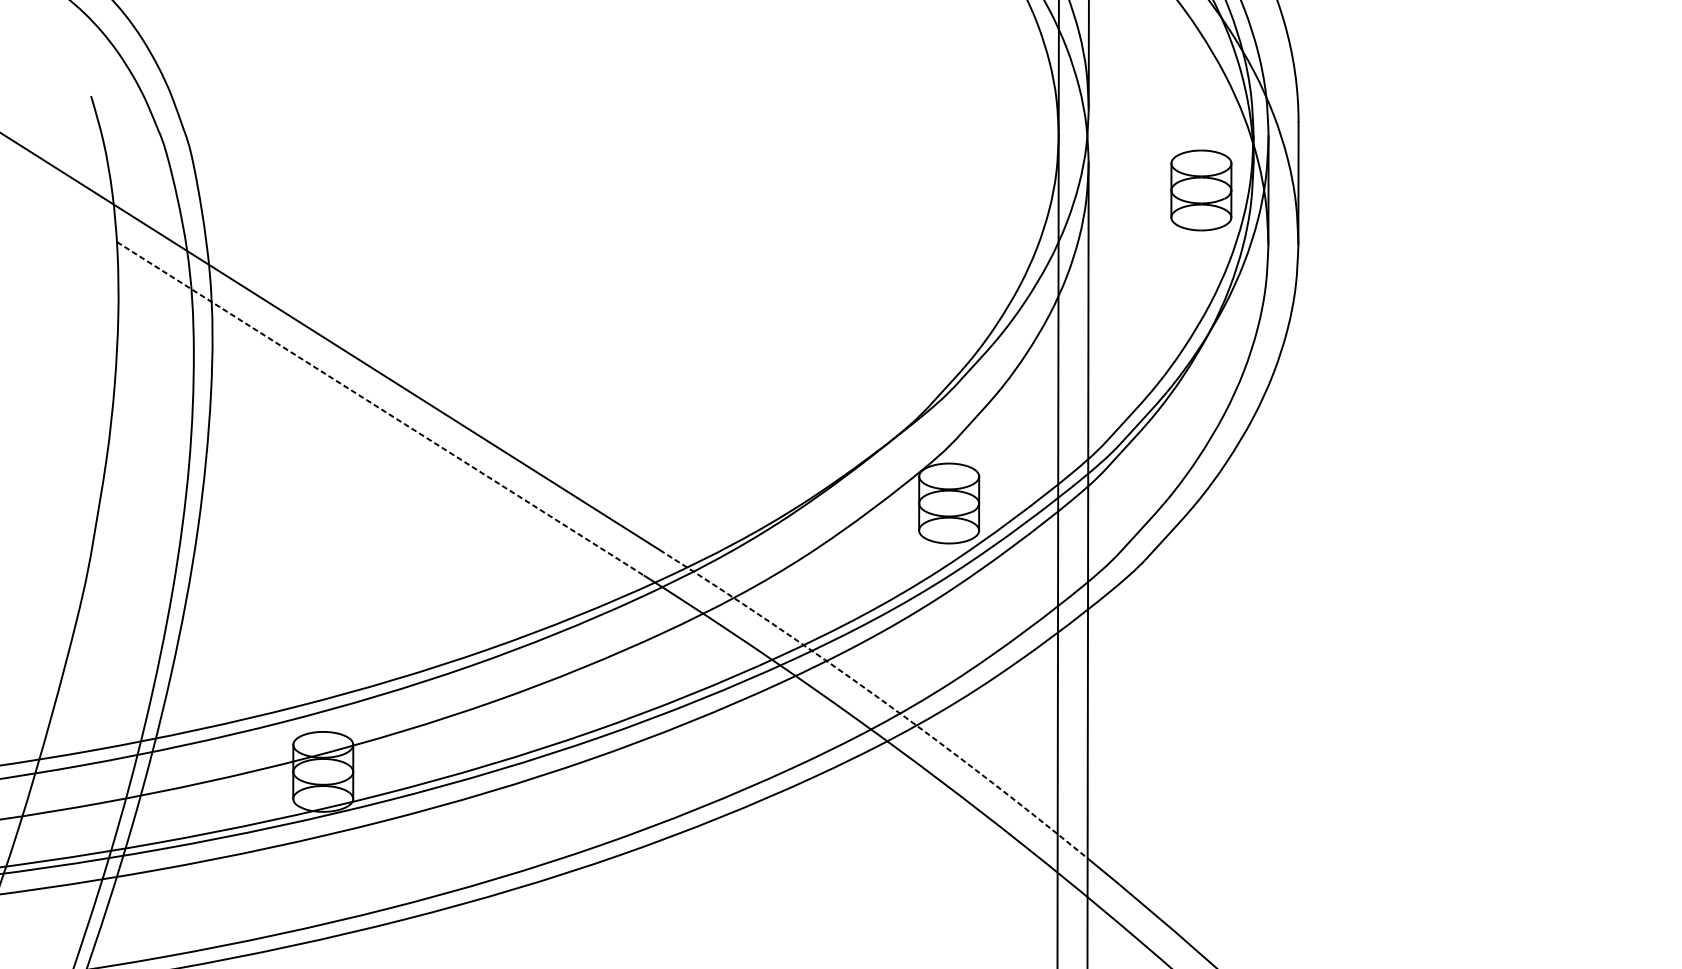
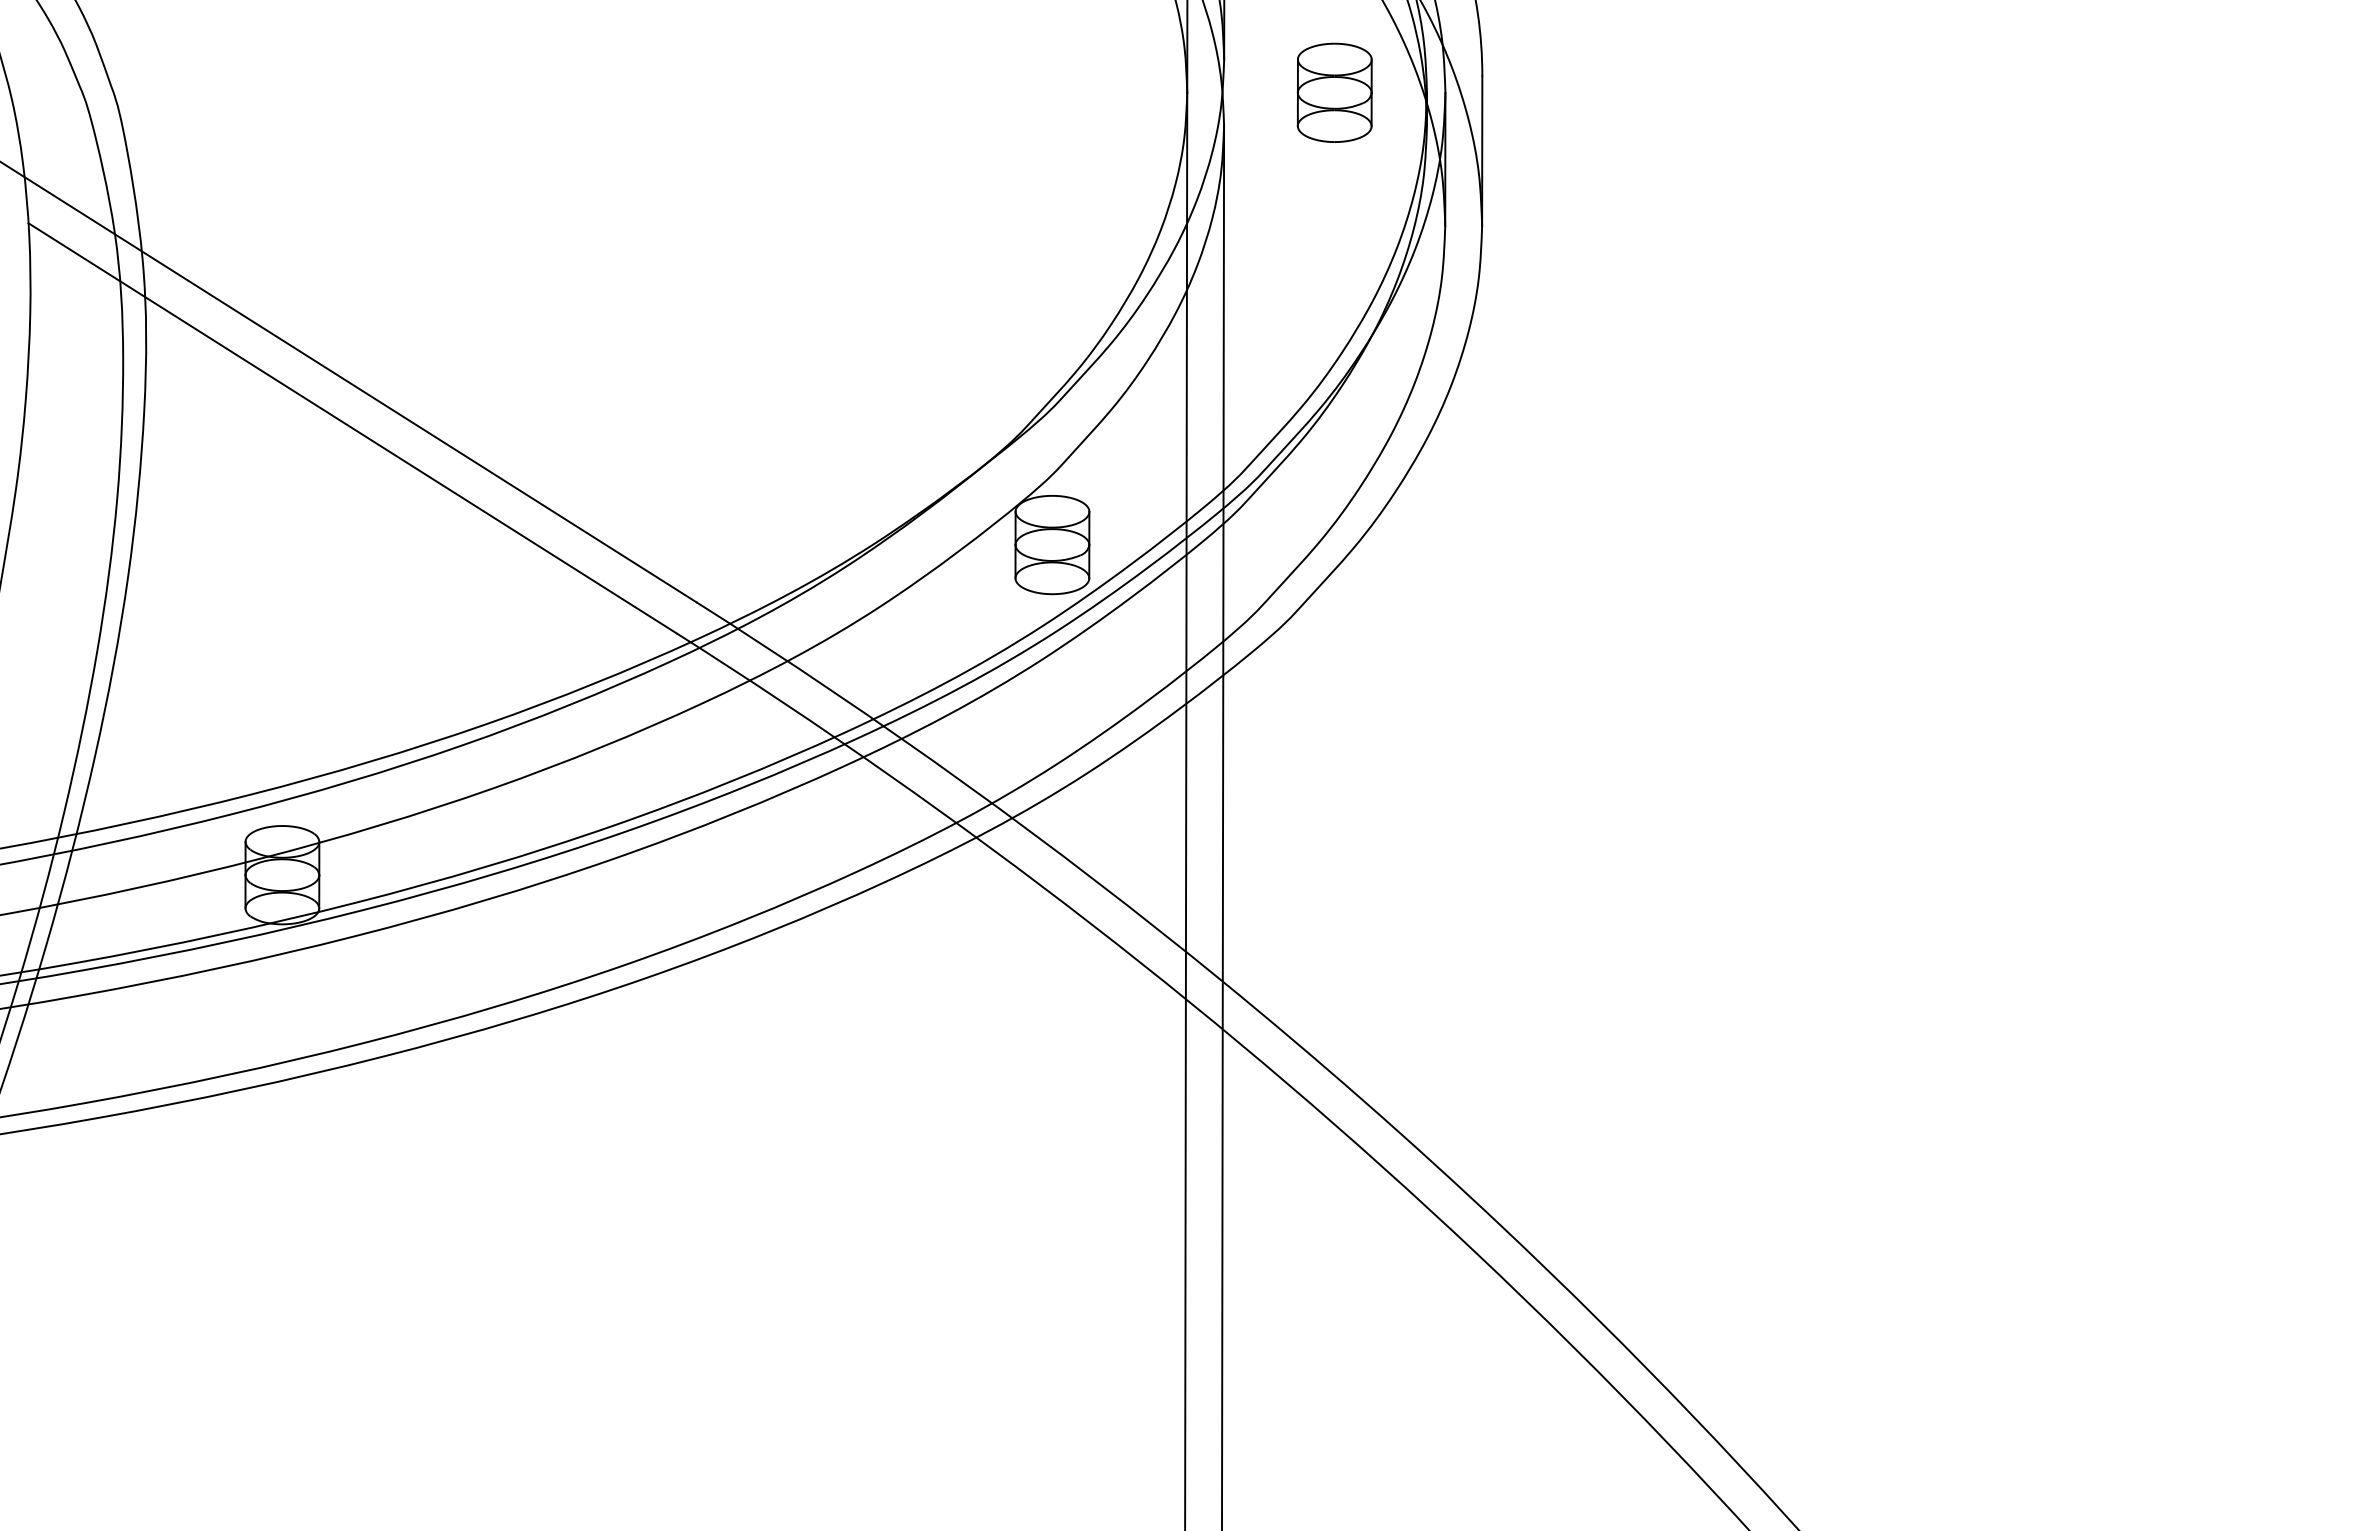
part: (1201, 190) -> (1334, 92), moved
line: (381, 408) -> (353, 428), dashed -> solid
arc: (878, 697) -> (965, 783), dashed -> solid

